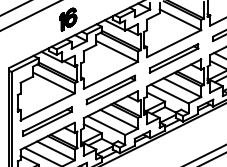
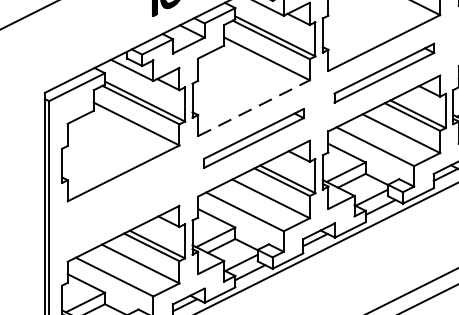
line: (111, 75) -> (255, 108), solid -> dashed
part: (47, 121) -> (123, 203), removed

